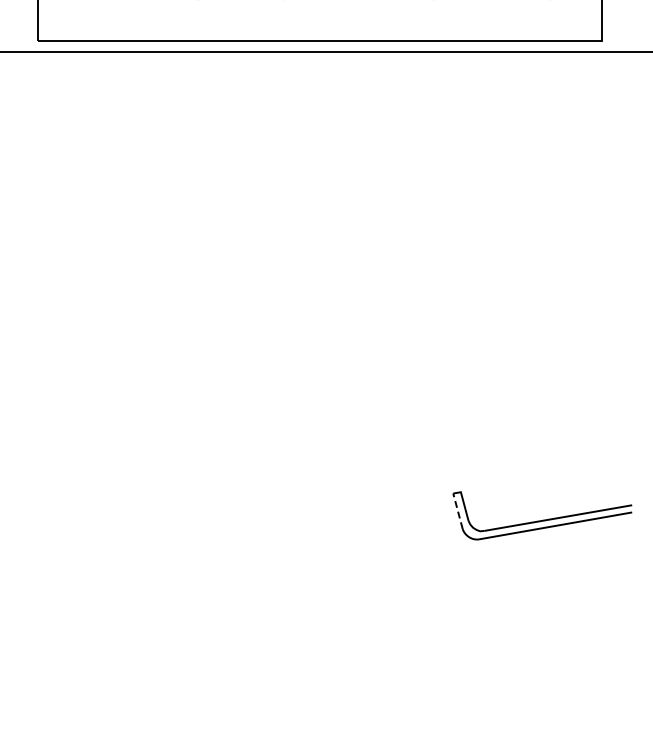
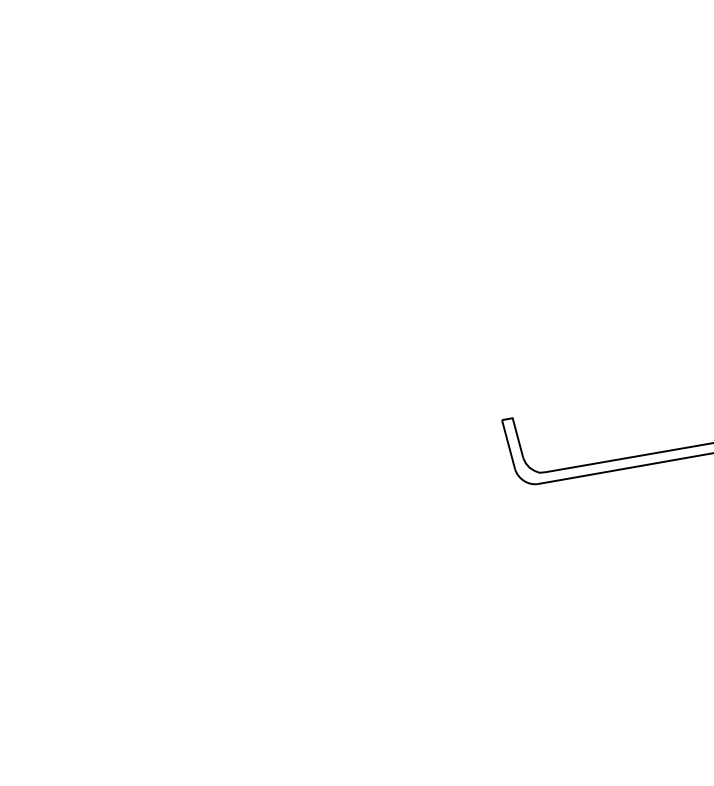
line: (457, 510) -> (507, 443), dashed -> solid

